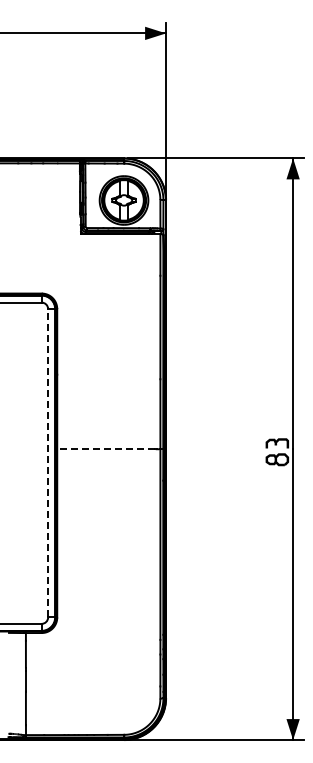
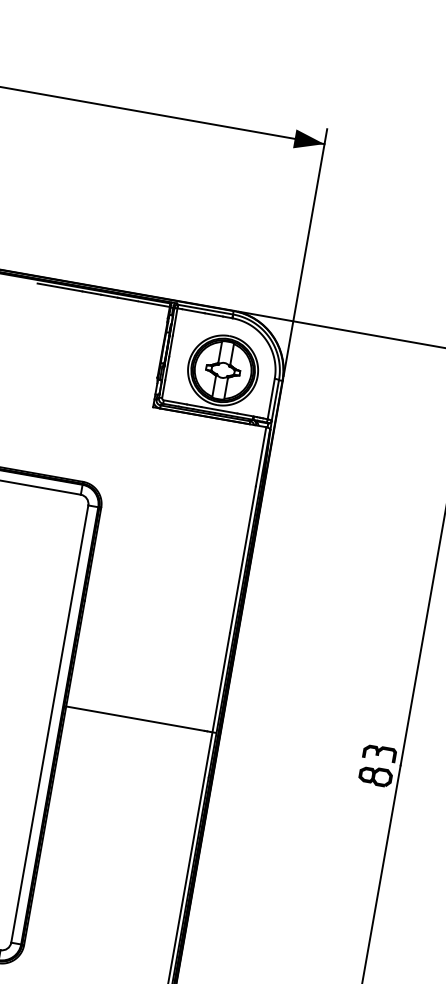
line: (105, 449) -> (134, 718), dashed -> solid
line: (48, 462) -> (50, 723), dashed -> solid

